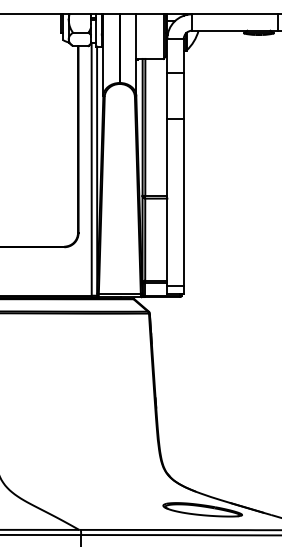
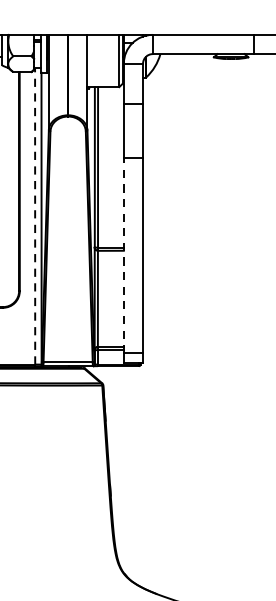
line: (91, 168) -> (34, 215), solid -> dashed
line: (167, 202) -> (123, 255), solid -> dashed

